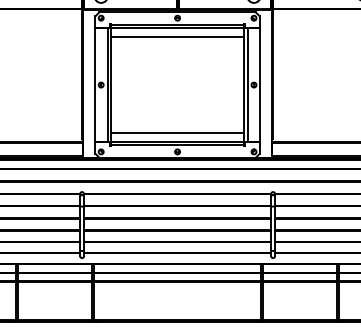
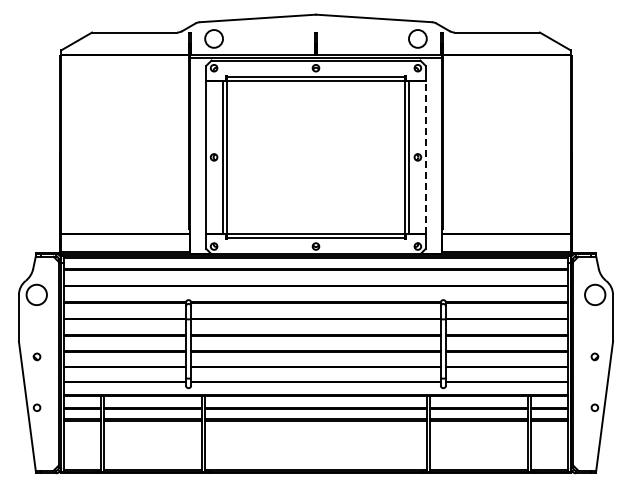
line: (177, 37) -> (315, 93), removed
line: (259, 84) -> (425, 156), solid -> dashed
line: (177, 133) -> (315, 221), removed

